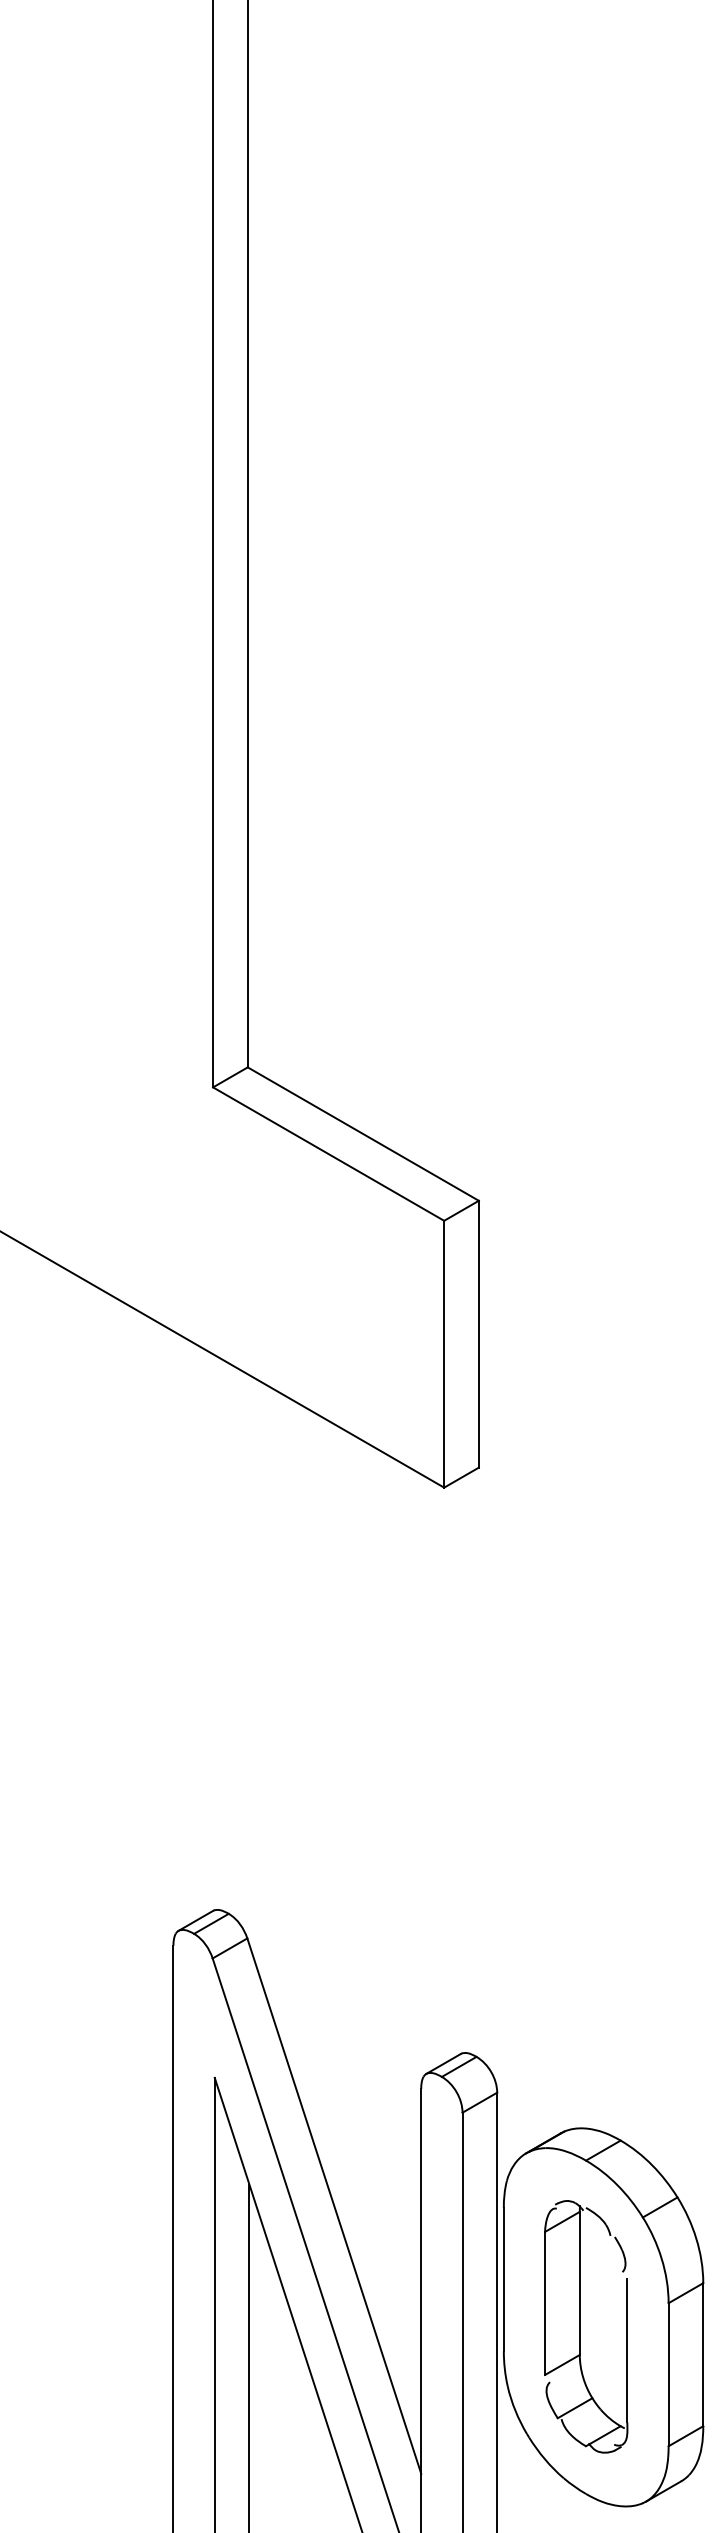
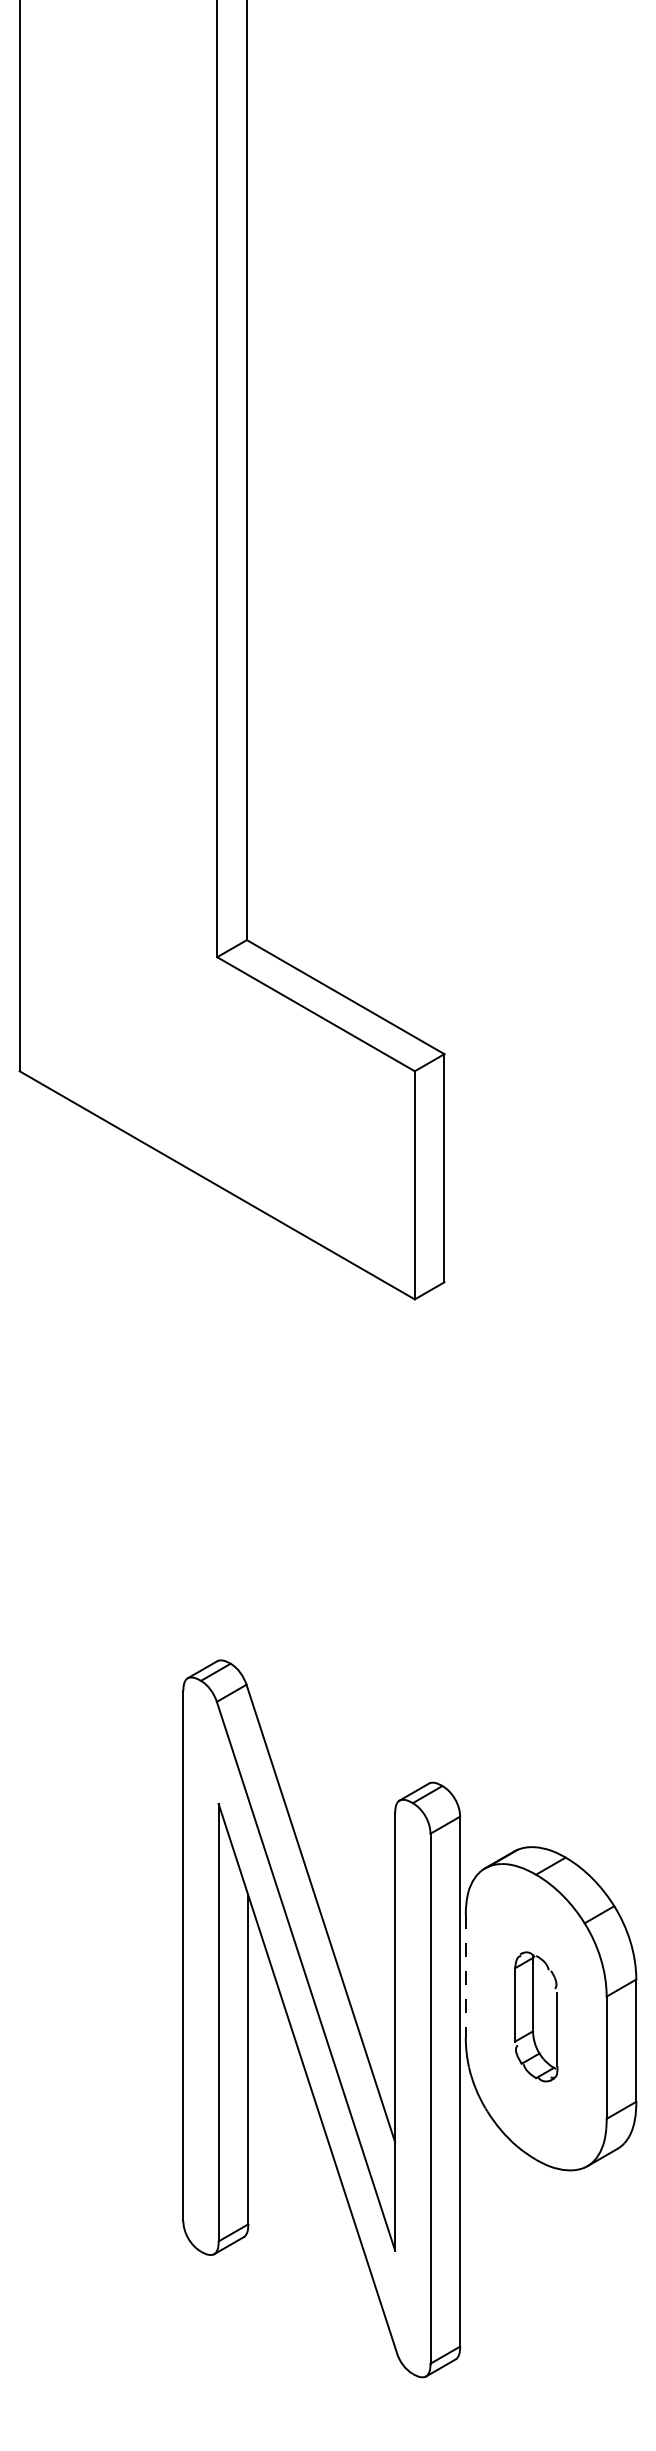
line: (503, 2279) -> (465, 1976), solid -> dashed
part: (586, 2326) -> (536, 2016), size x0.6

